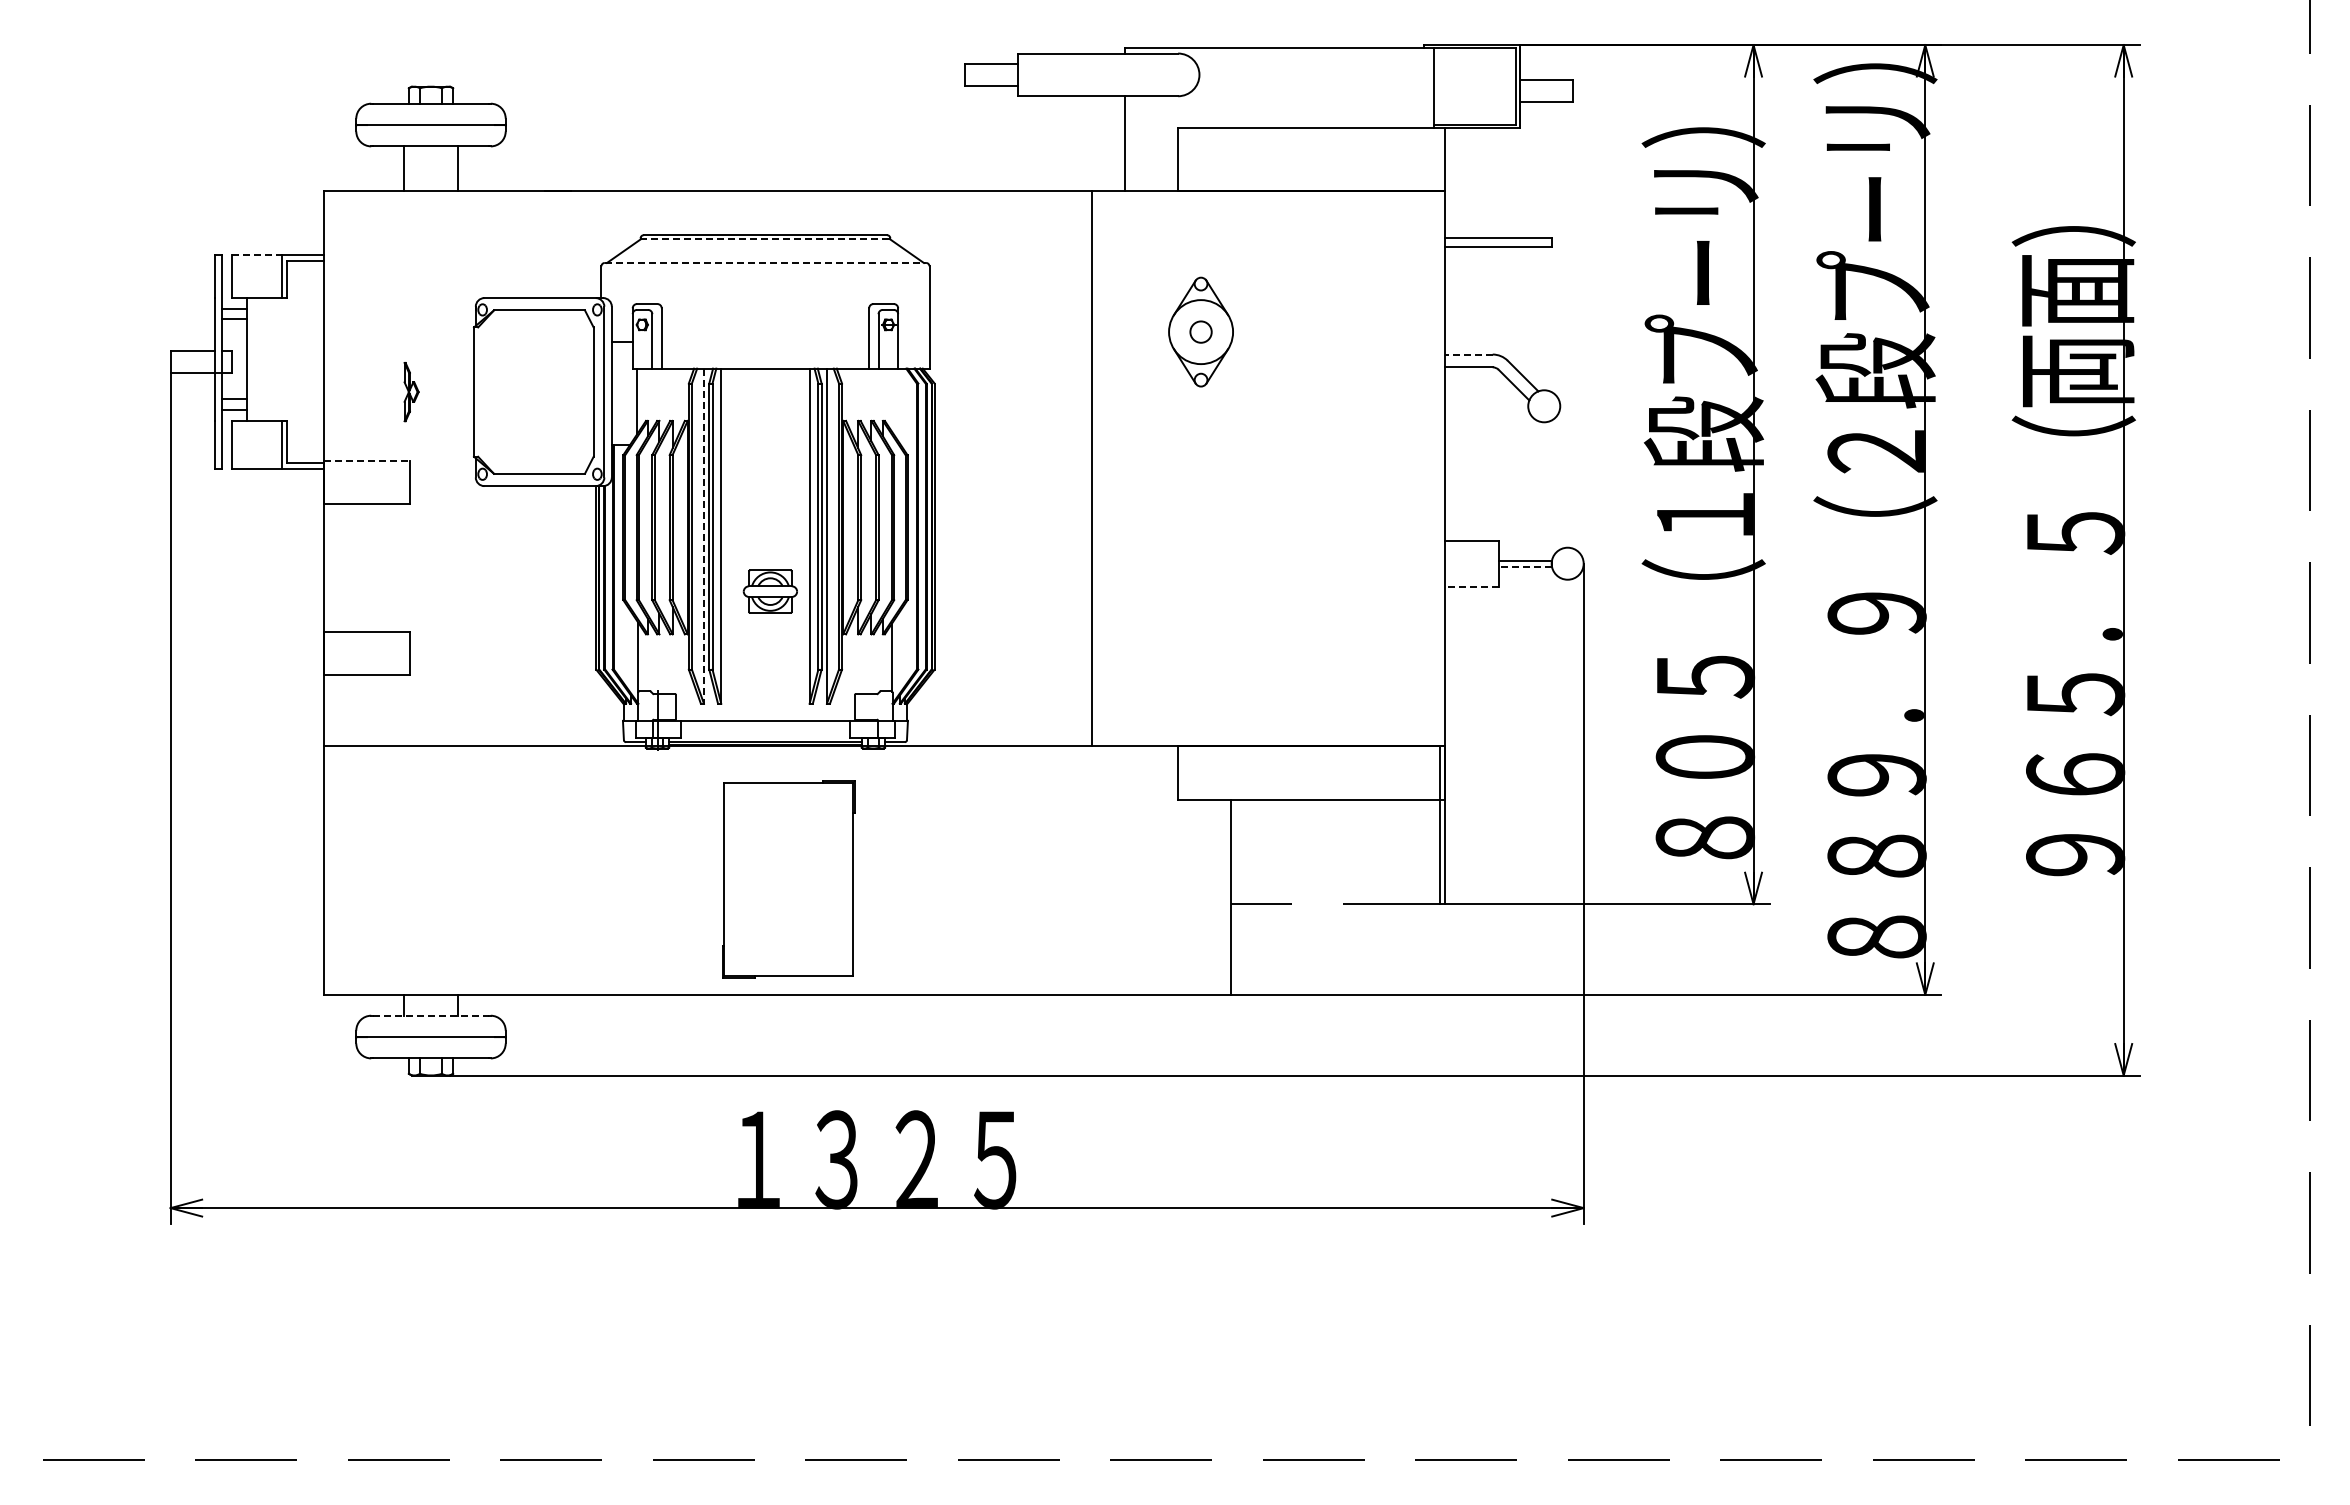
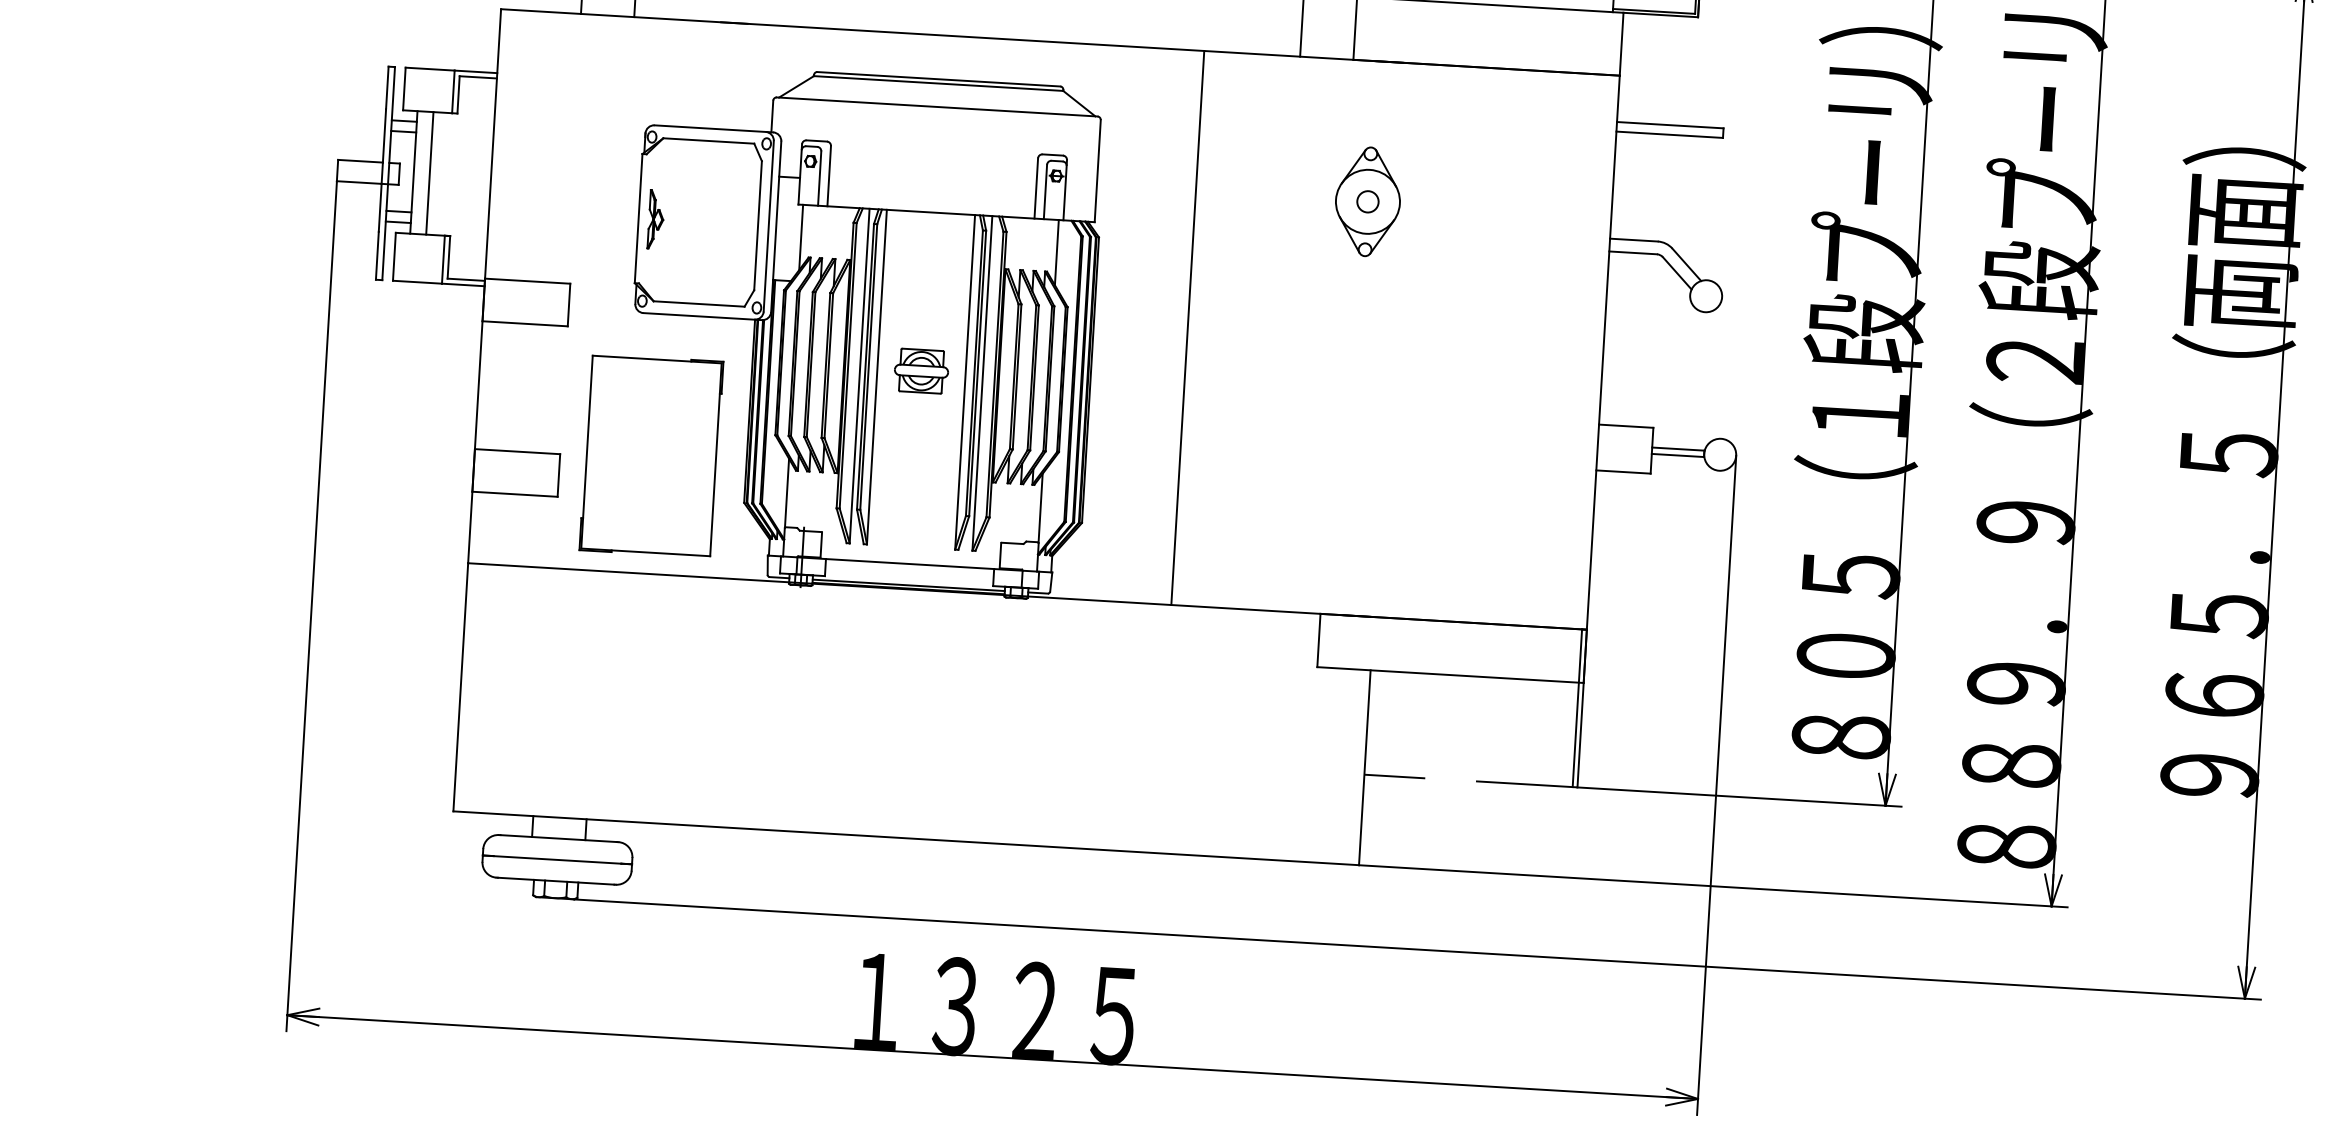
line: (765, 239) -> (938, 83), dashed -> solid
line: (257, 255) -> (430, 69), dashed -> solid
line: (765, 262) -> (937, 106), dashed -> solid
line: (1468, 354) -> (1633, 240), dashed -> solid
line: (262, 358) -> (429, 172), added
part: (411, 392) -> (656, 220), moved
line: (893, 400) -> (1056, 251), added
line: (366, 461) -> (527, 281), dashed -> solid
line: (1091, 468) -> (1187, 327), moved
line: (703, 536) -> (859, 376), dashed -> solid
line: (1525, 566) -> (1677, 455), dashed -> solid
line: (1471, 586) -> (1622, 471), dashed -> solid
part: (769, 591) -> (920, 370), moved
part: (788, 879) -> (651, 456), moved
line: (431, 1015) -> (559, 838), dashed -> solid

